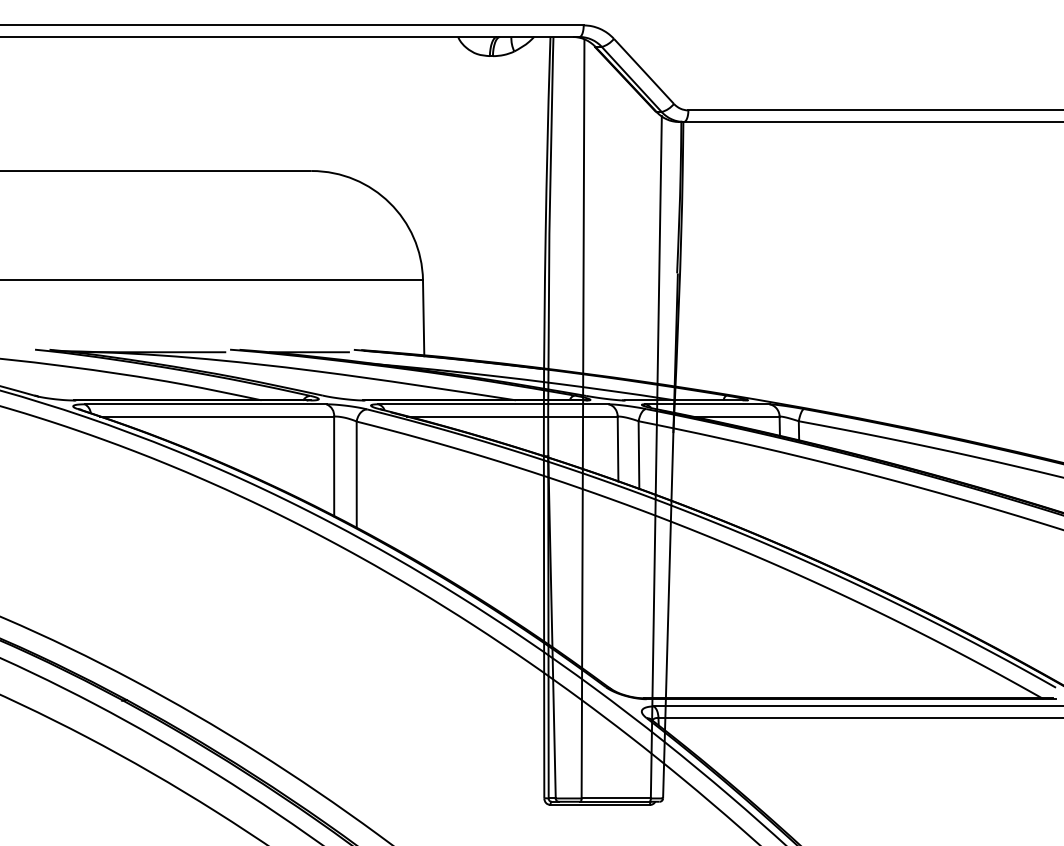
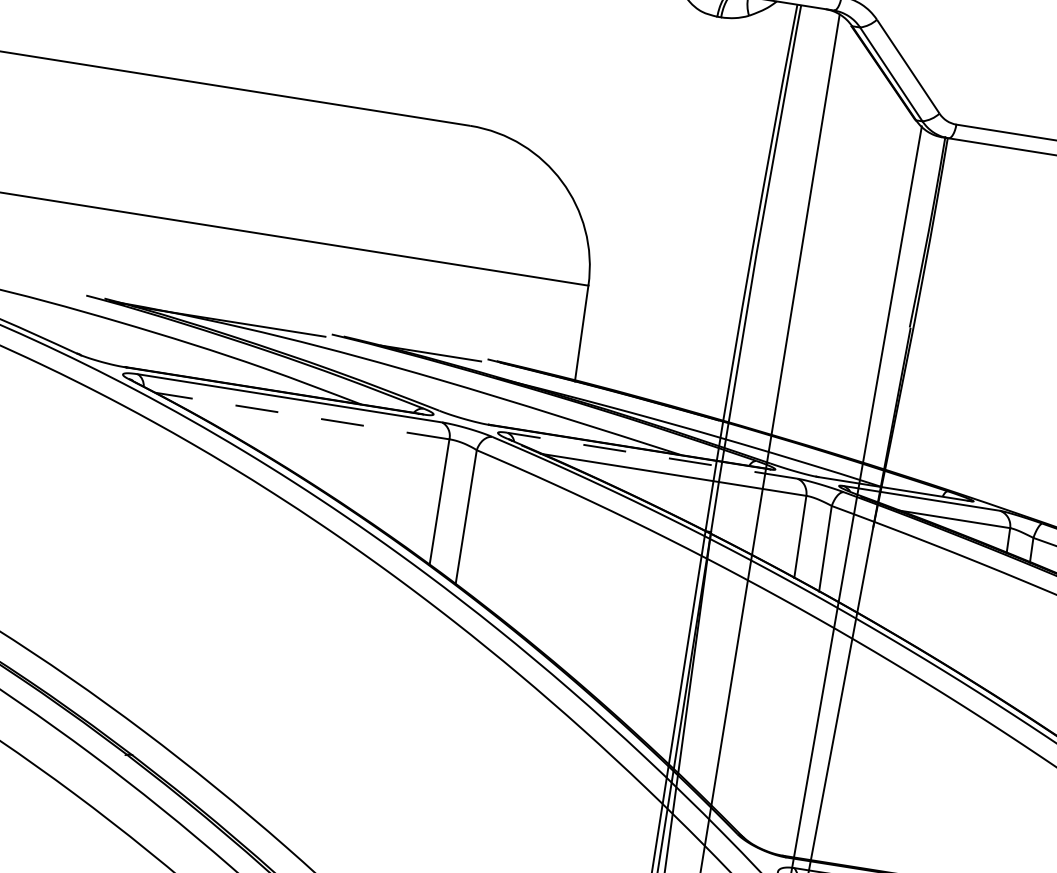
line: (492, 404) -> (651, 455), solid -> dashed
line: (217, 416) -> (302, 416), solid -> dashed

